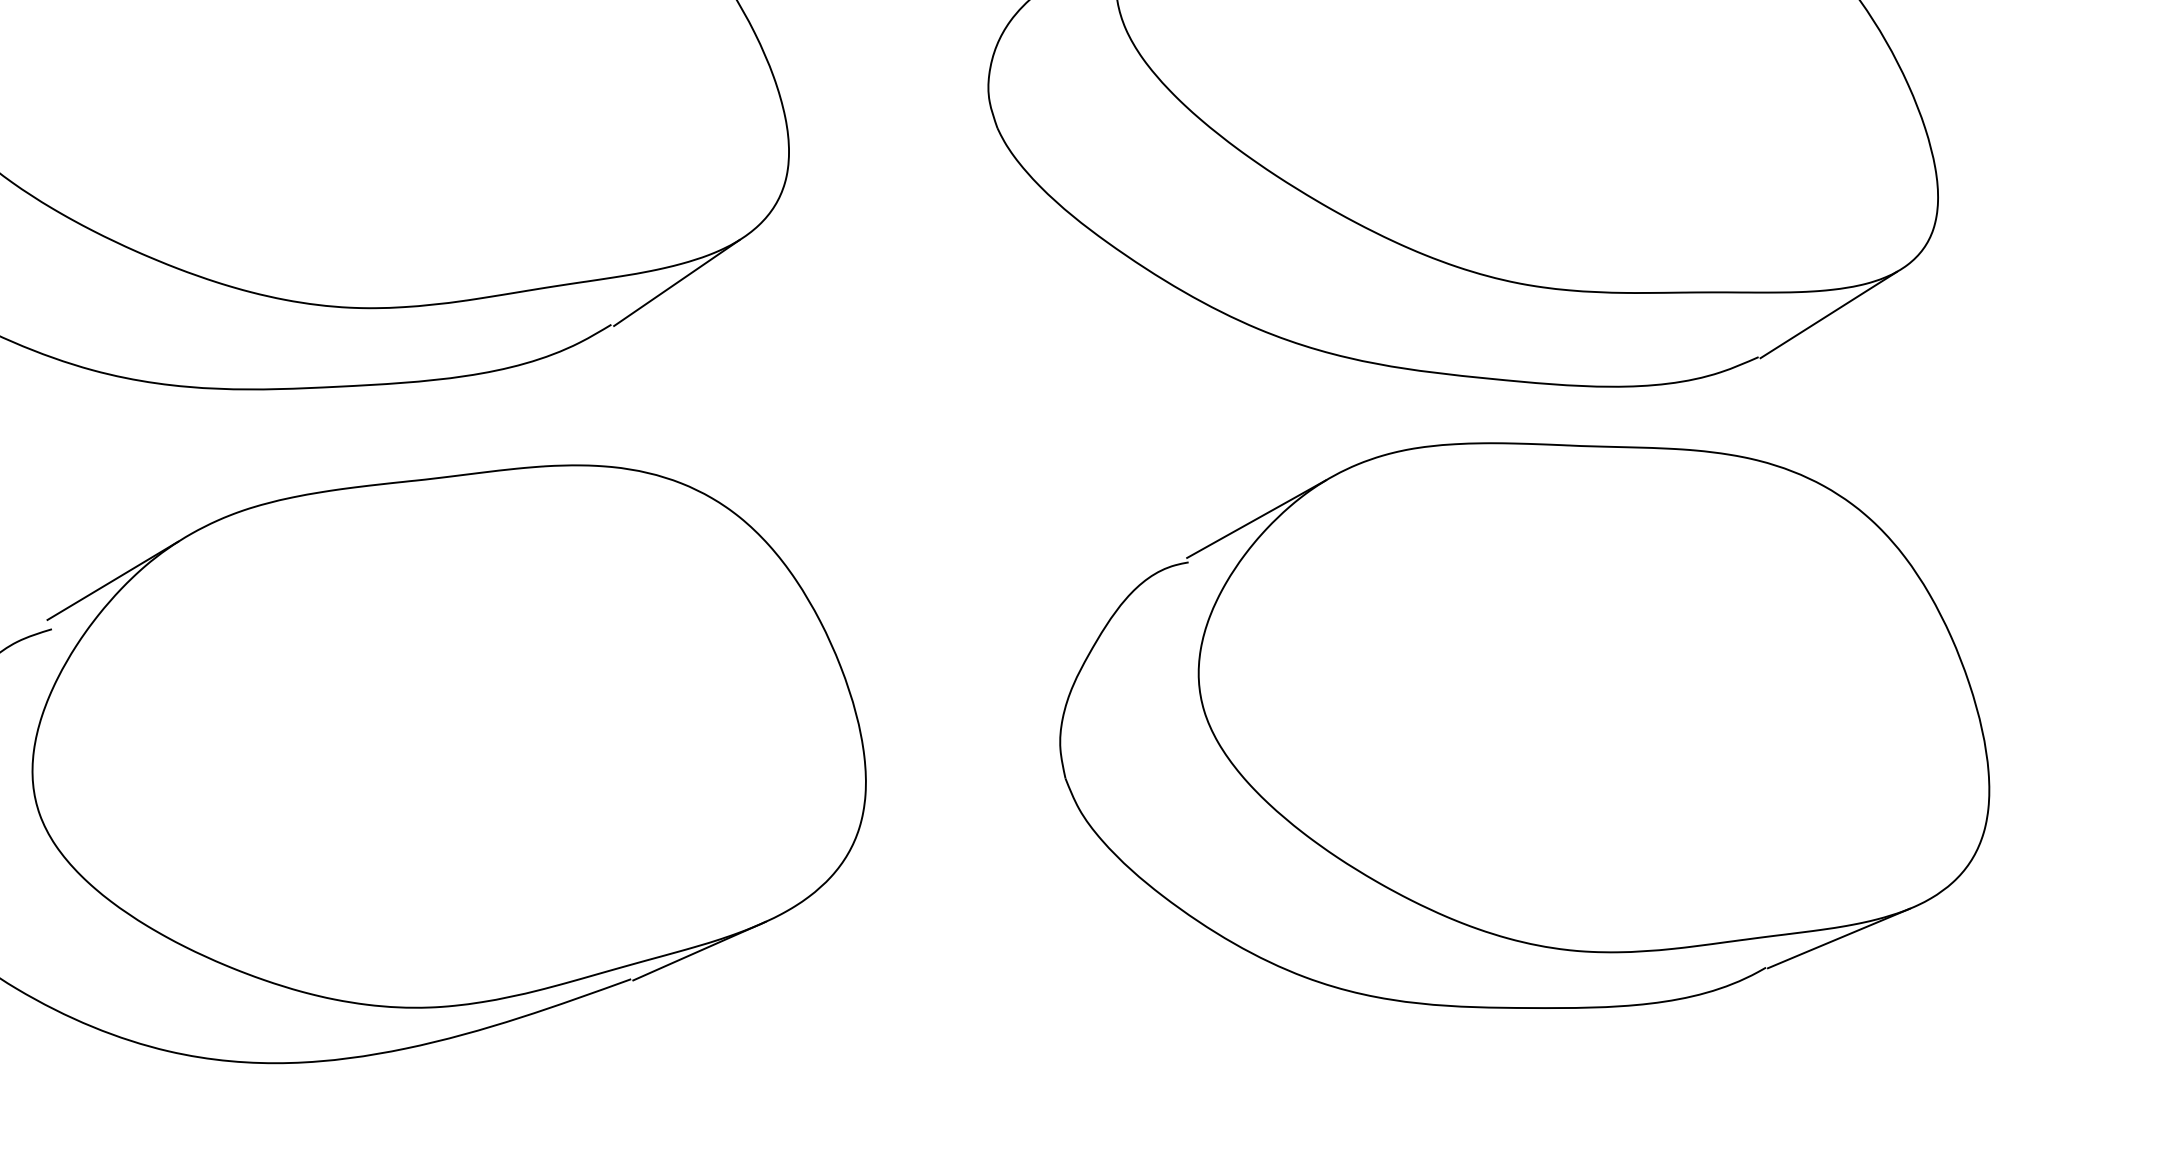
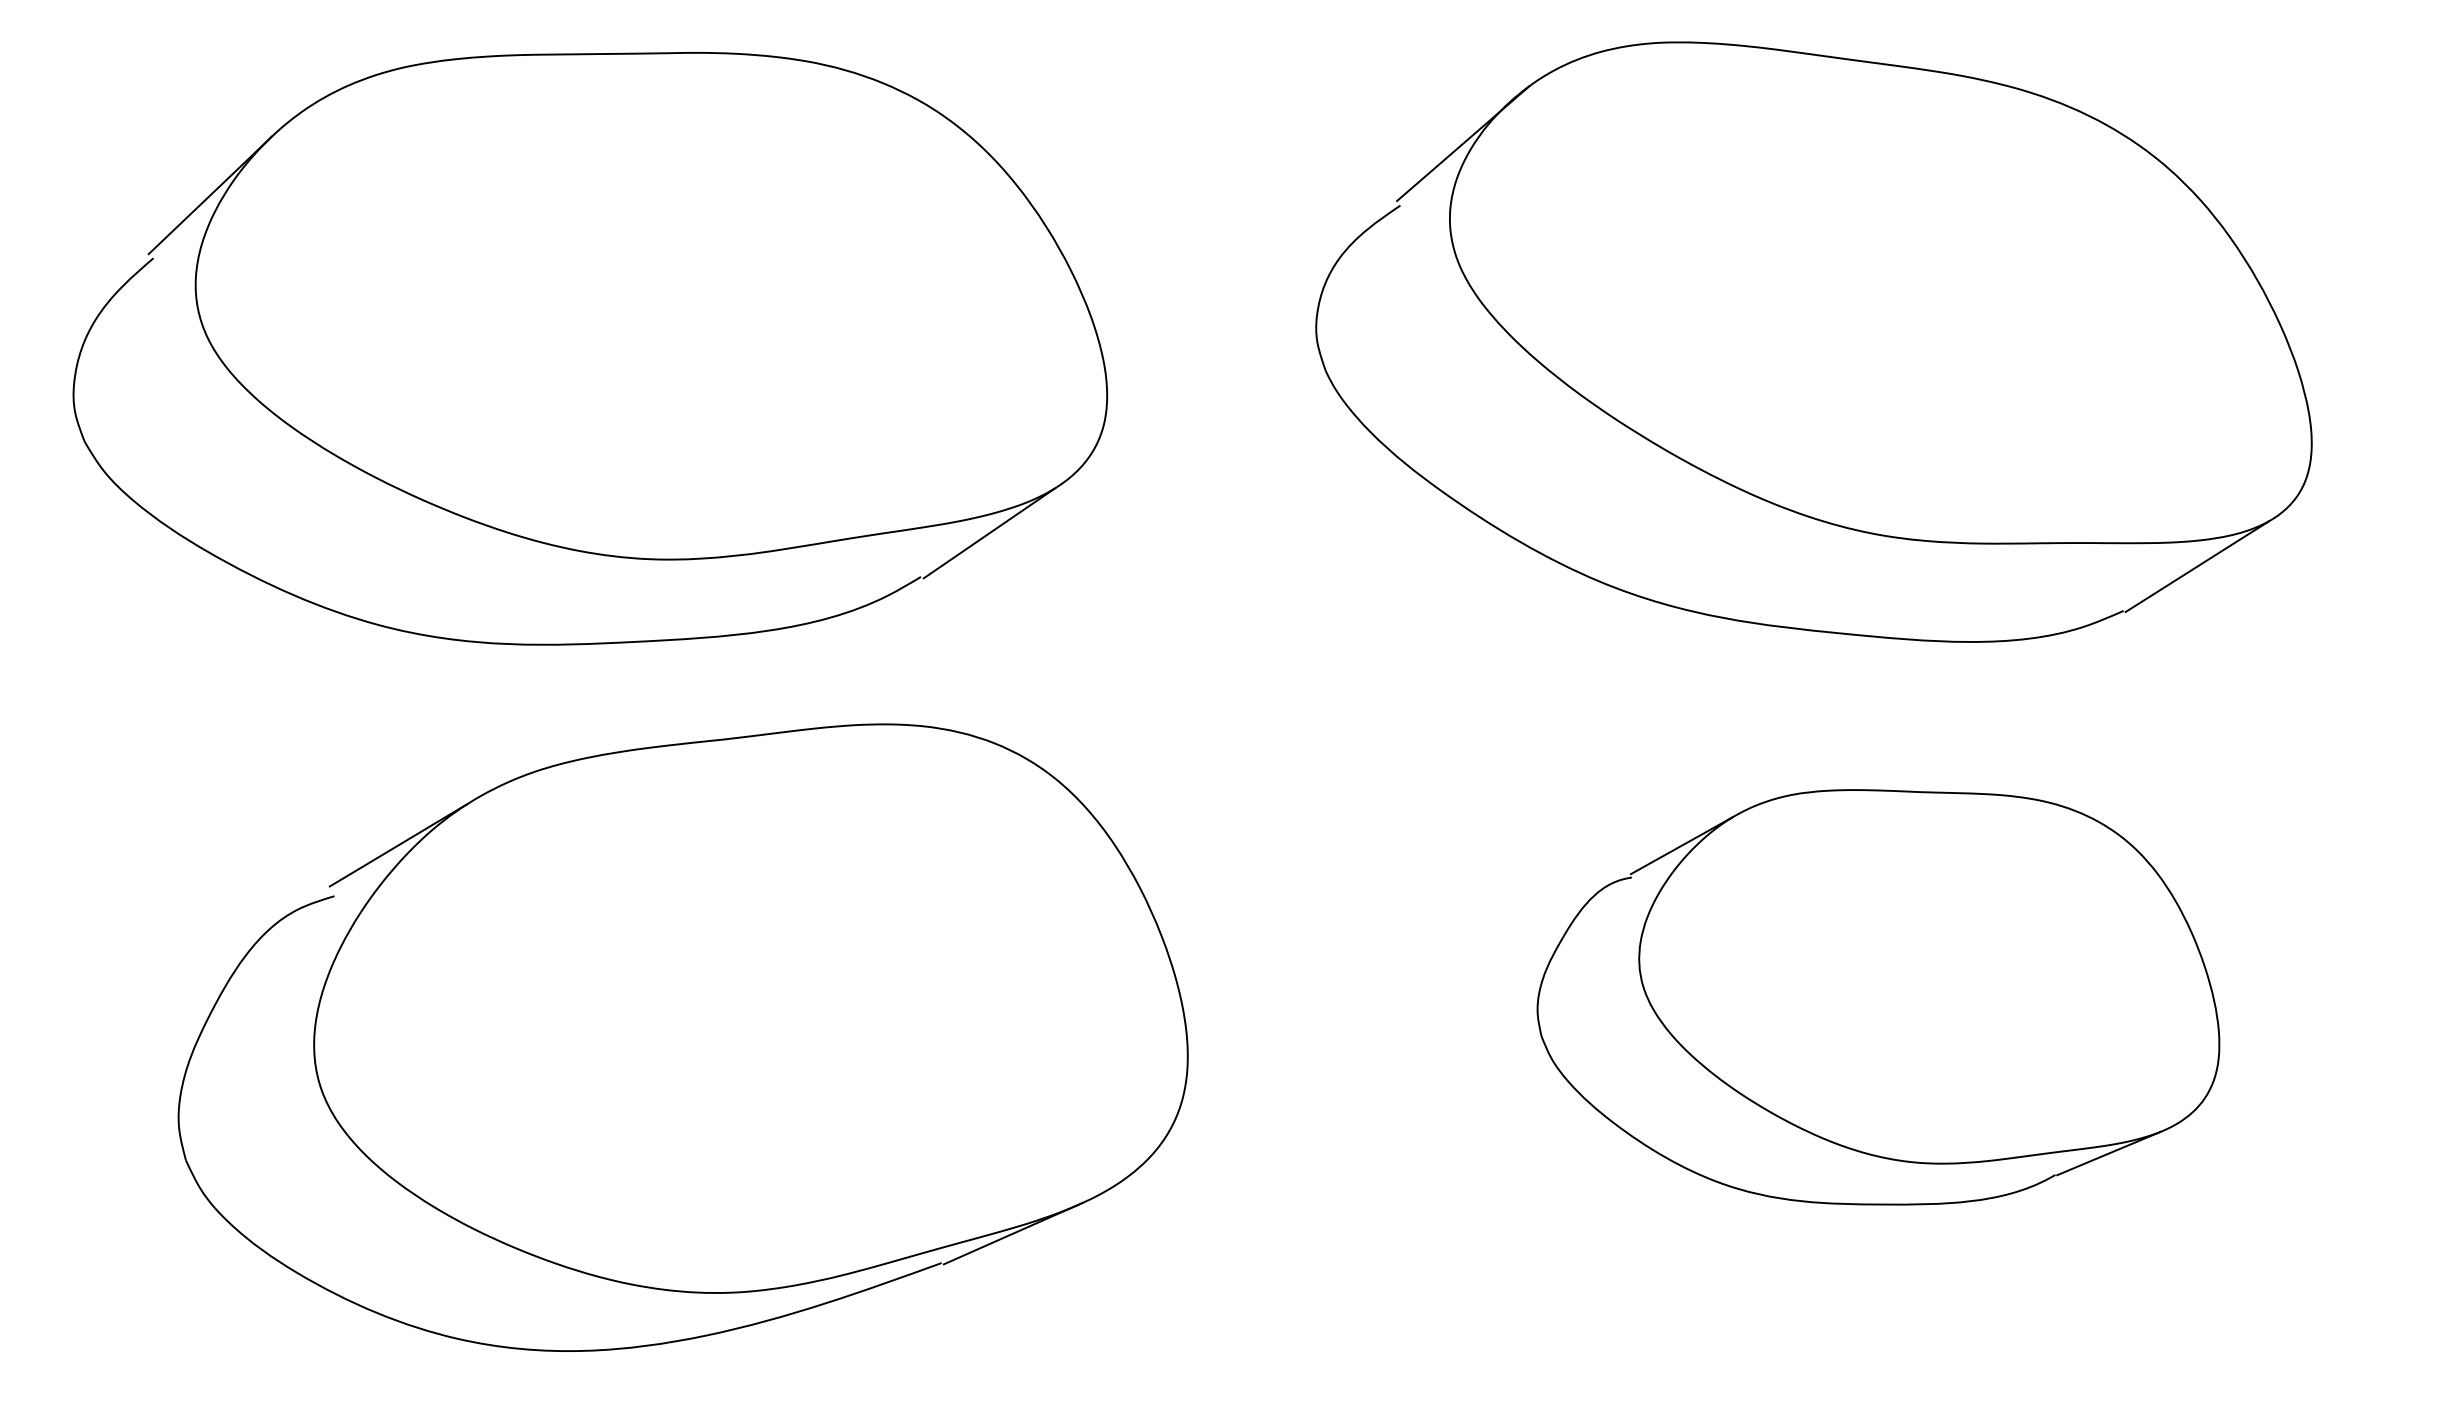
part: (1524, 725) -> (1878, 997), size x0.7

